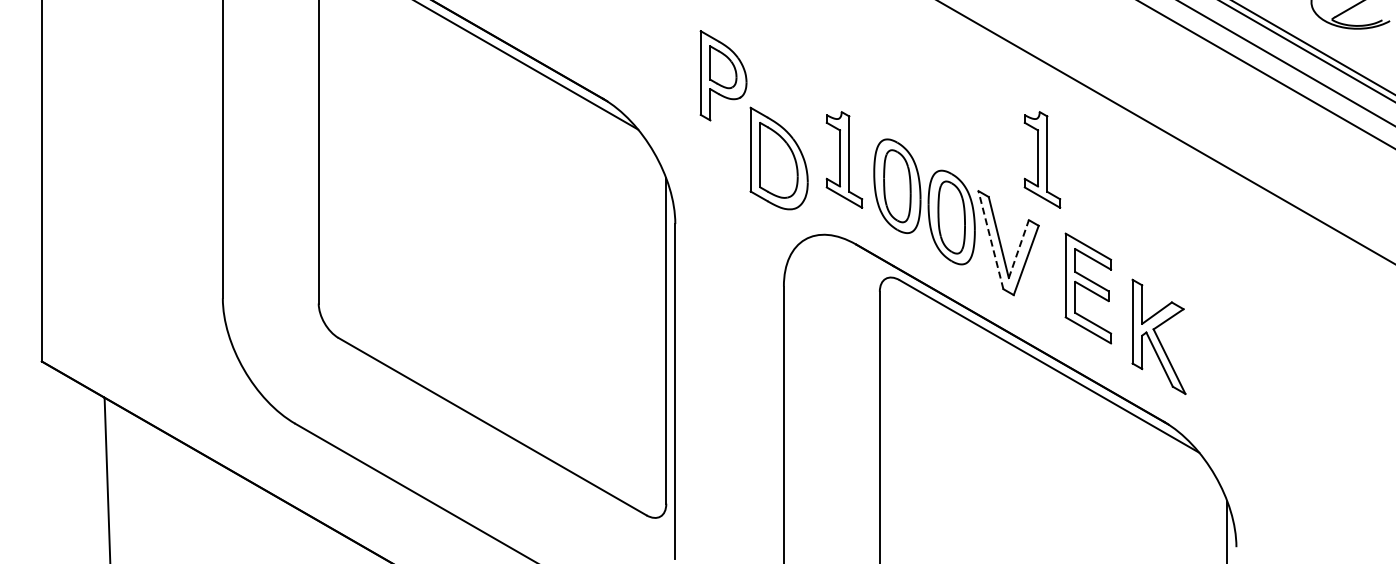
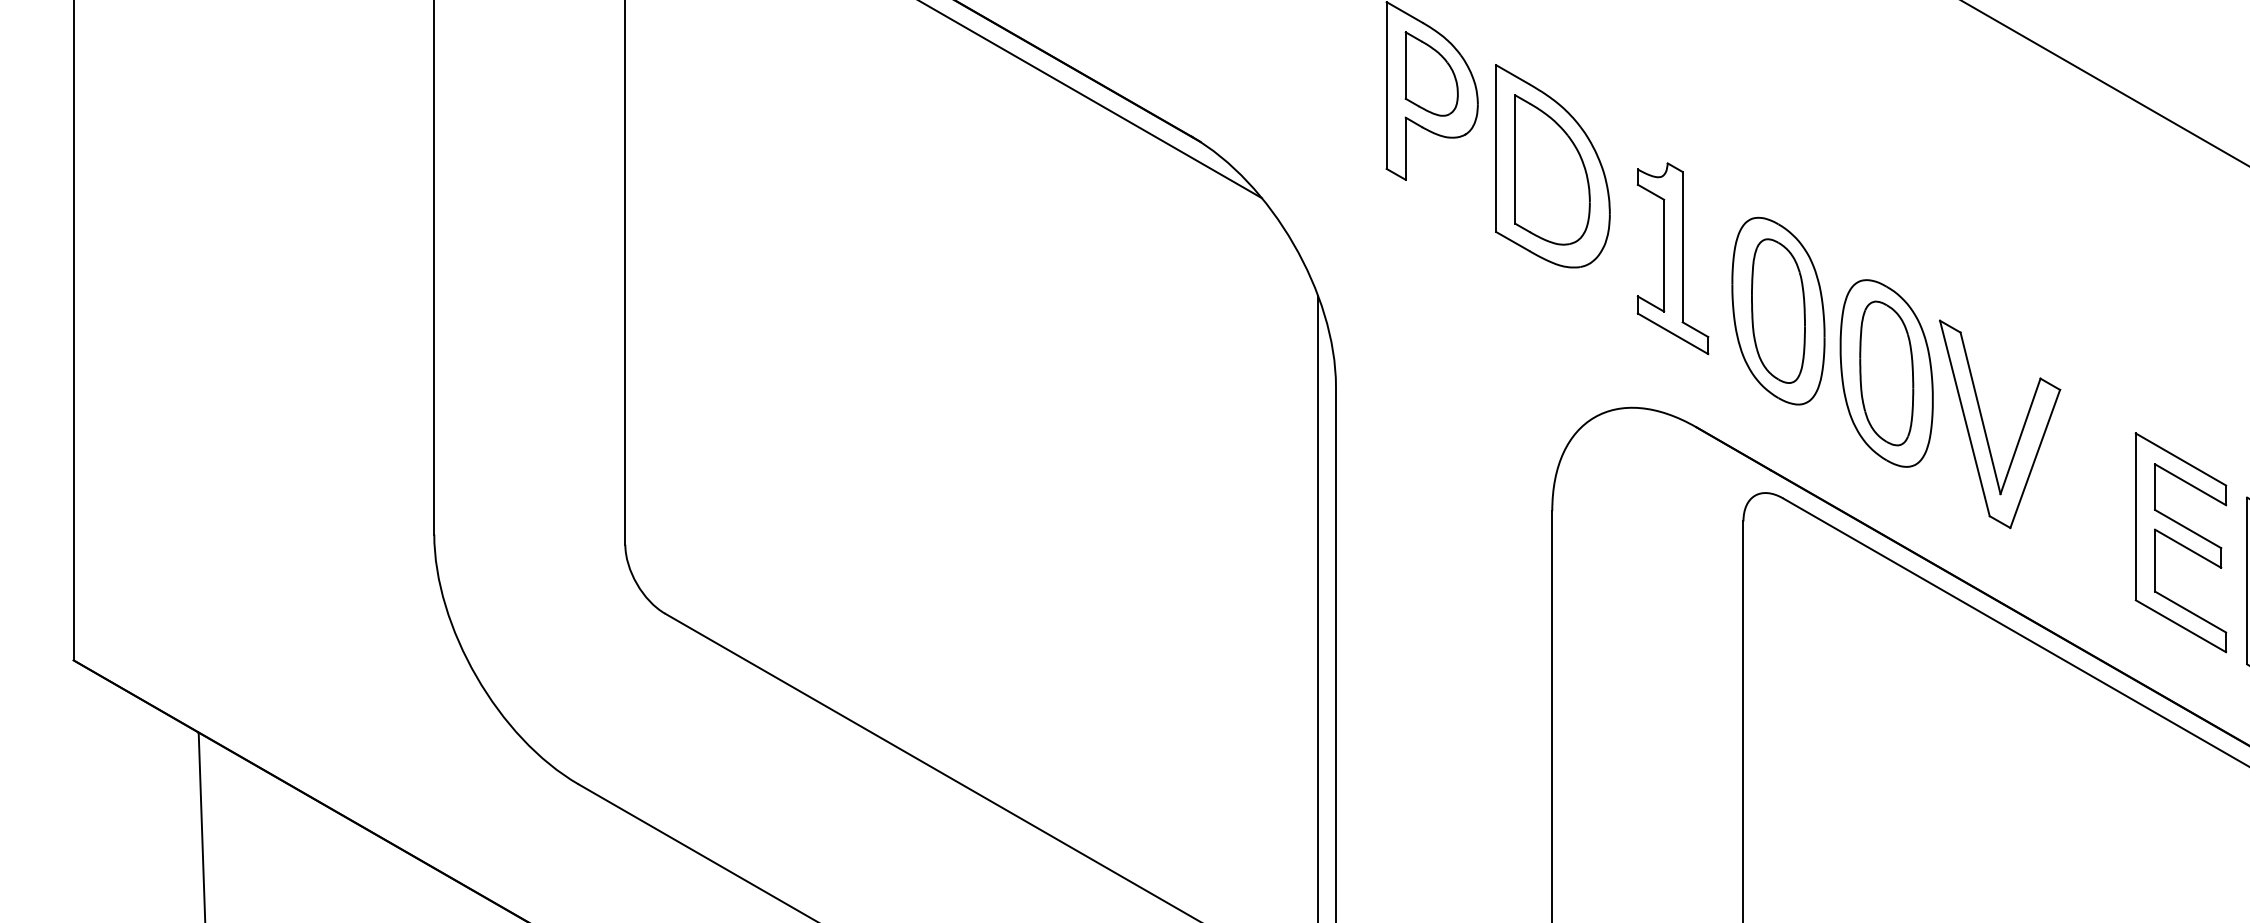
part: (778, 158) -> (1551, 166), moved
part: (1042, 159) -> (2067, 257), removed
line: (990, 240) -> (1964, 419), dashed -> solid
line: (1018, 249) -> (2019, 437), dashed -> solid
part: (1088, 288) -> (2181, 542), moved

